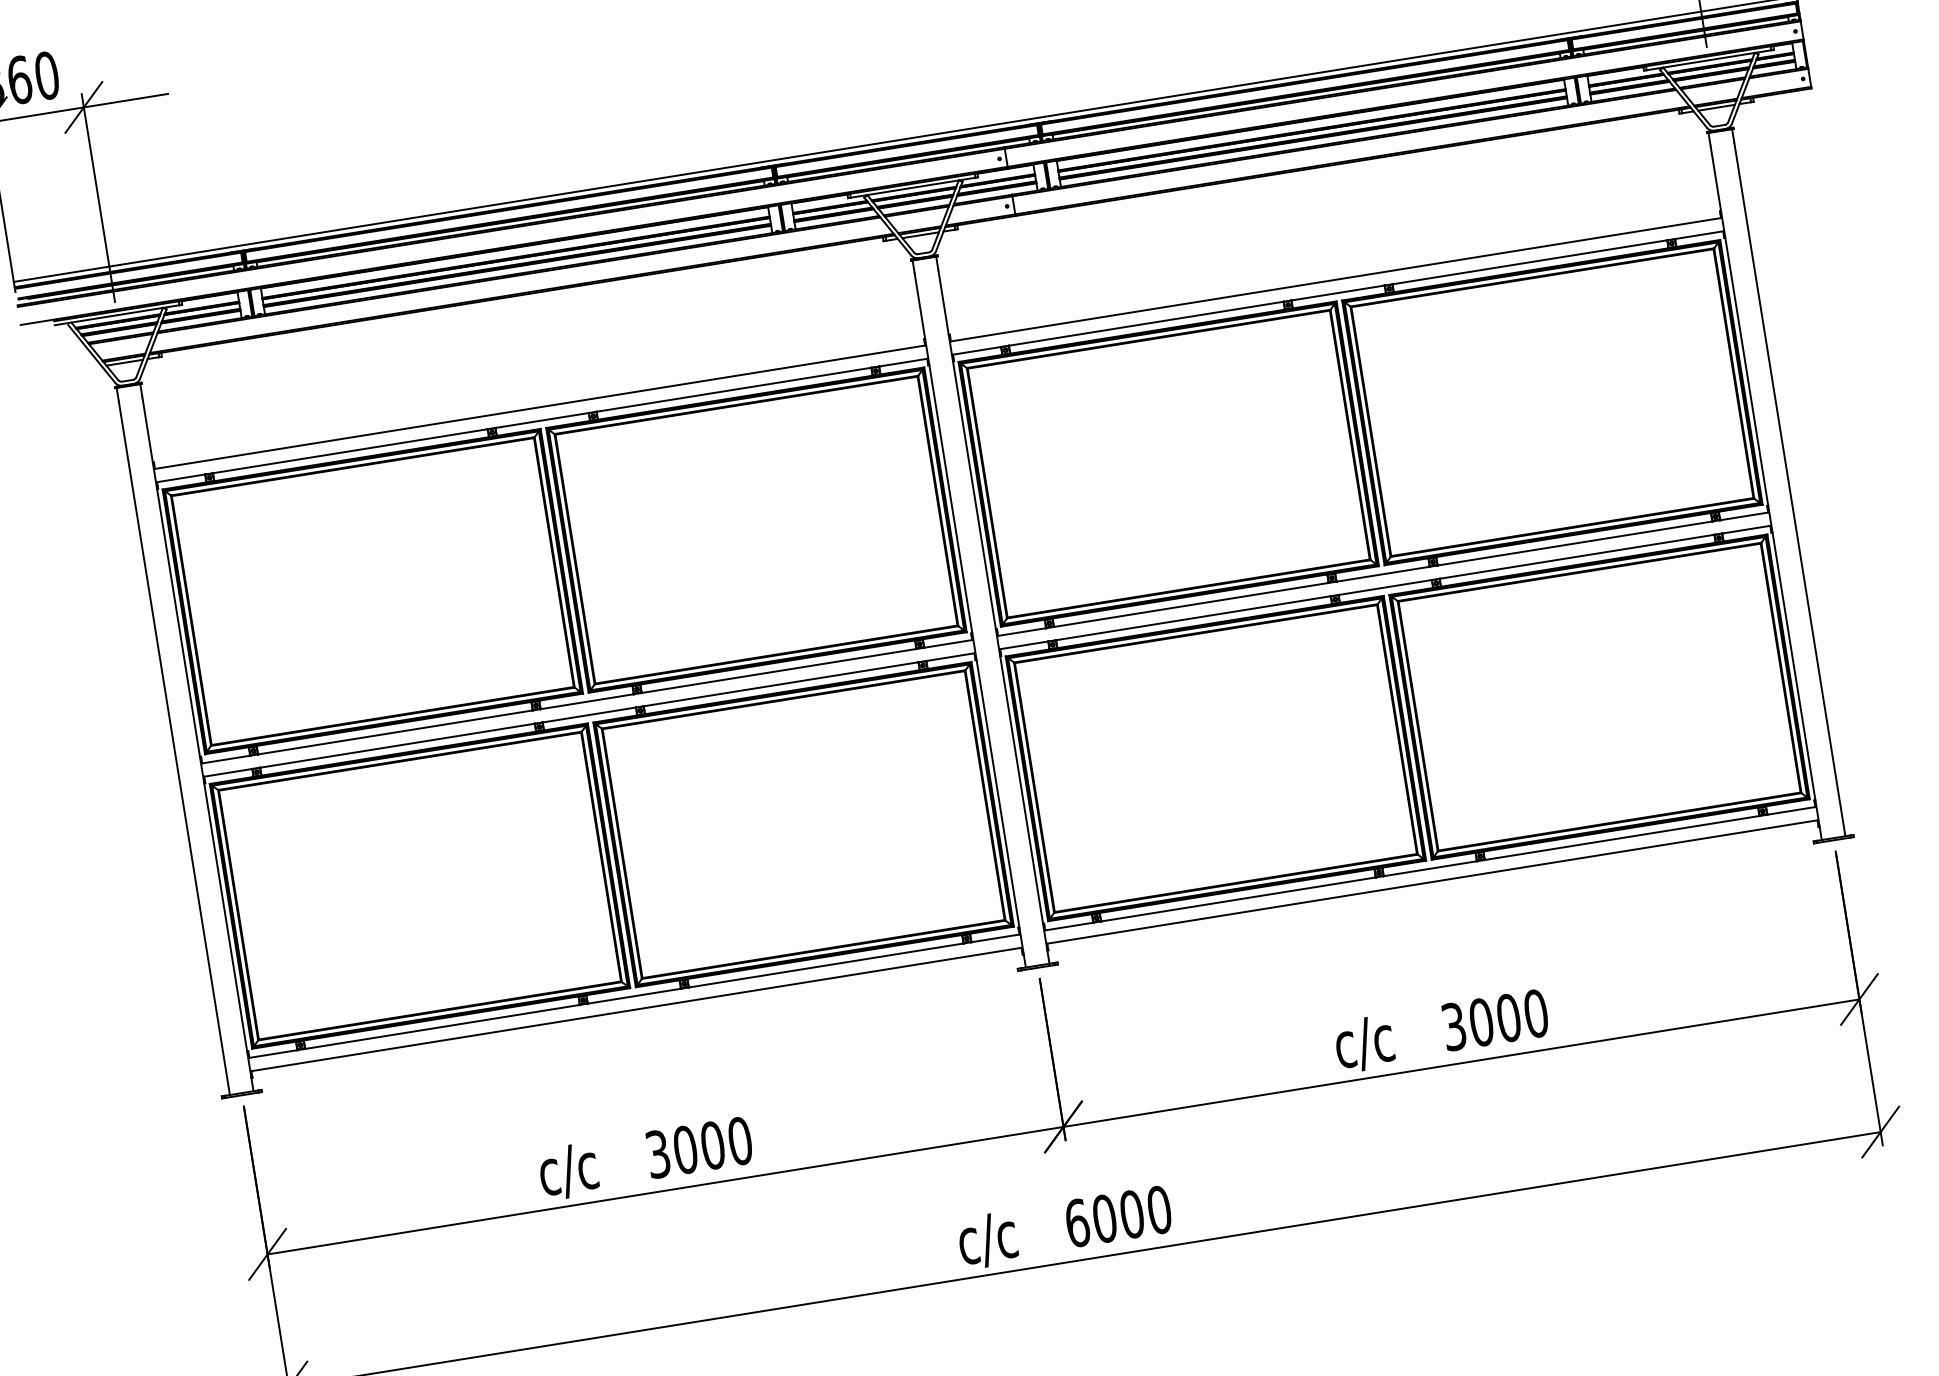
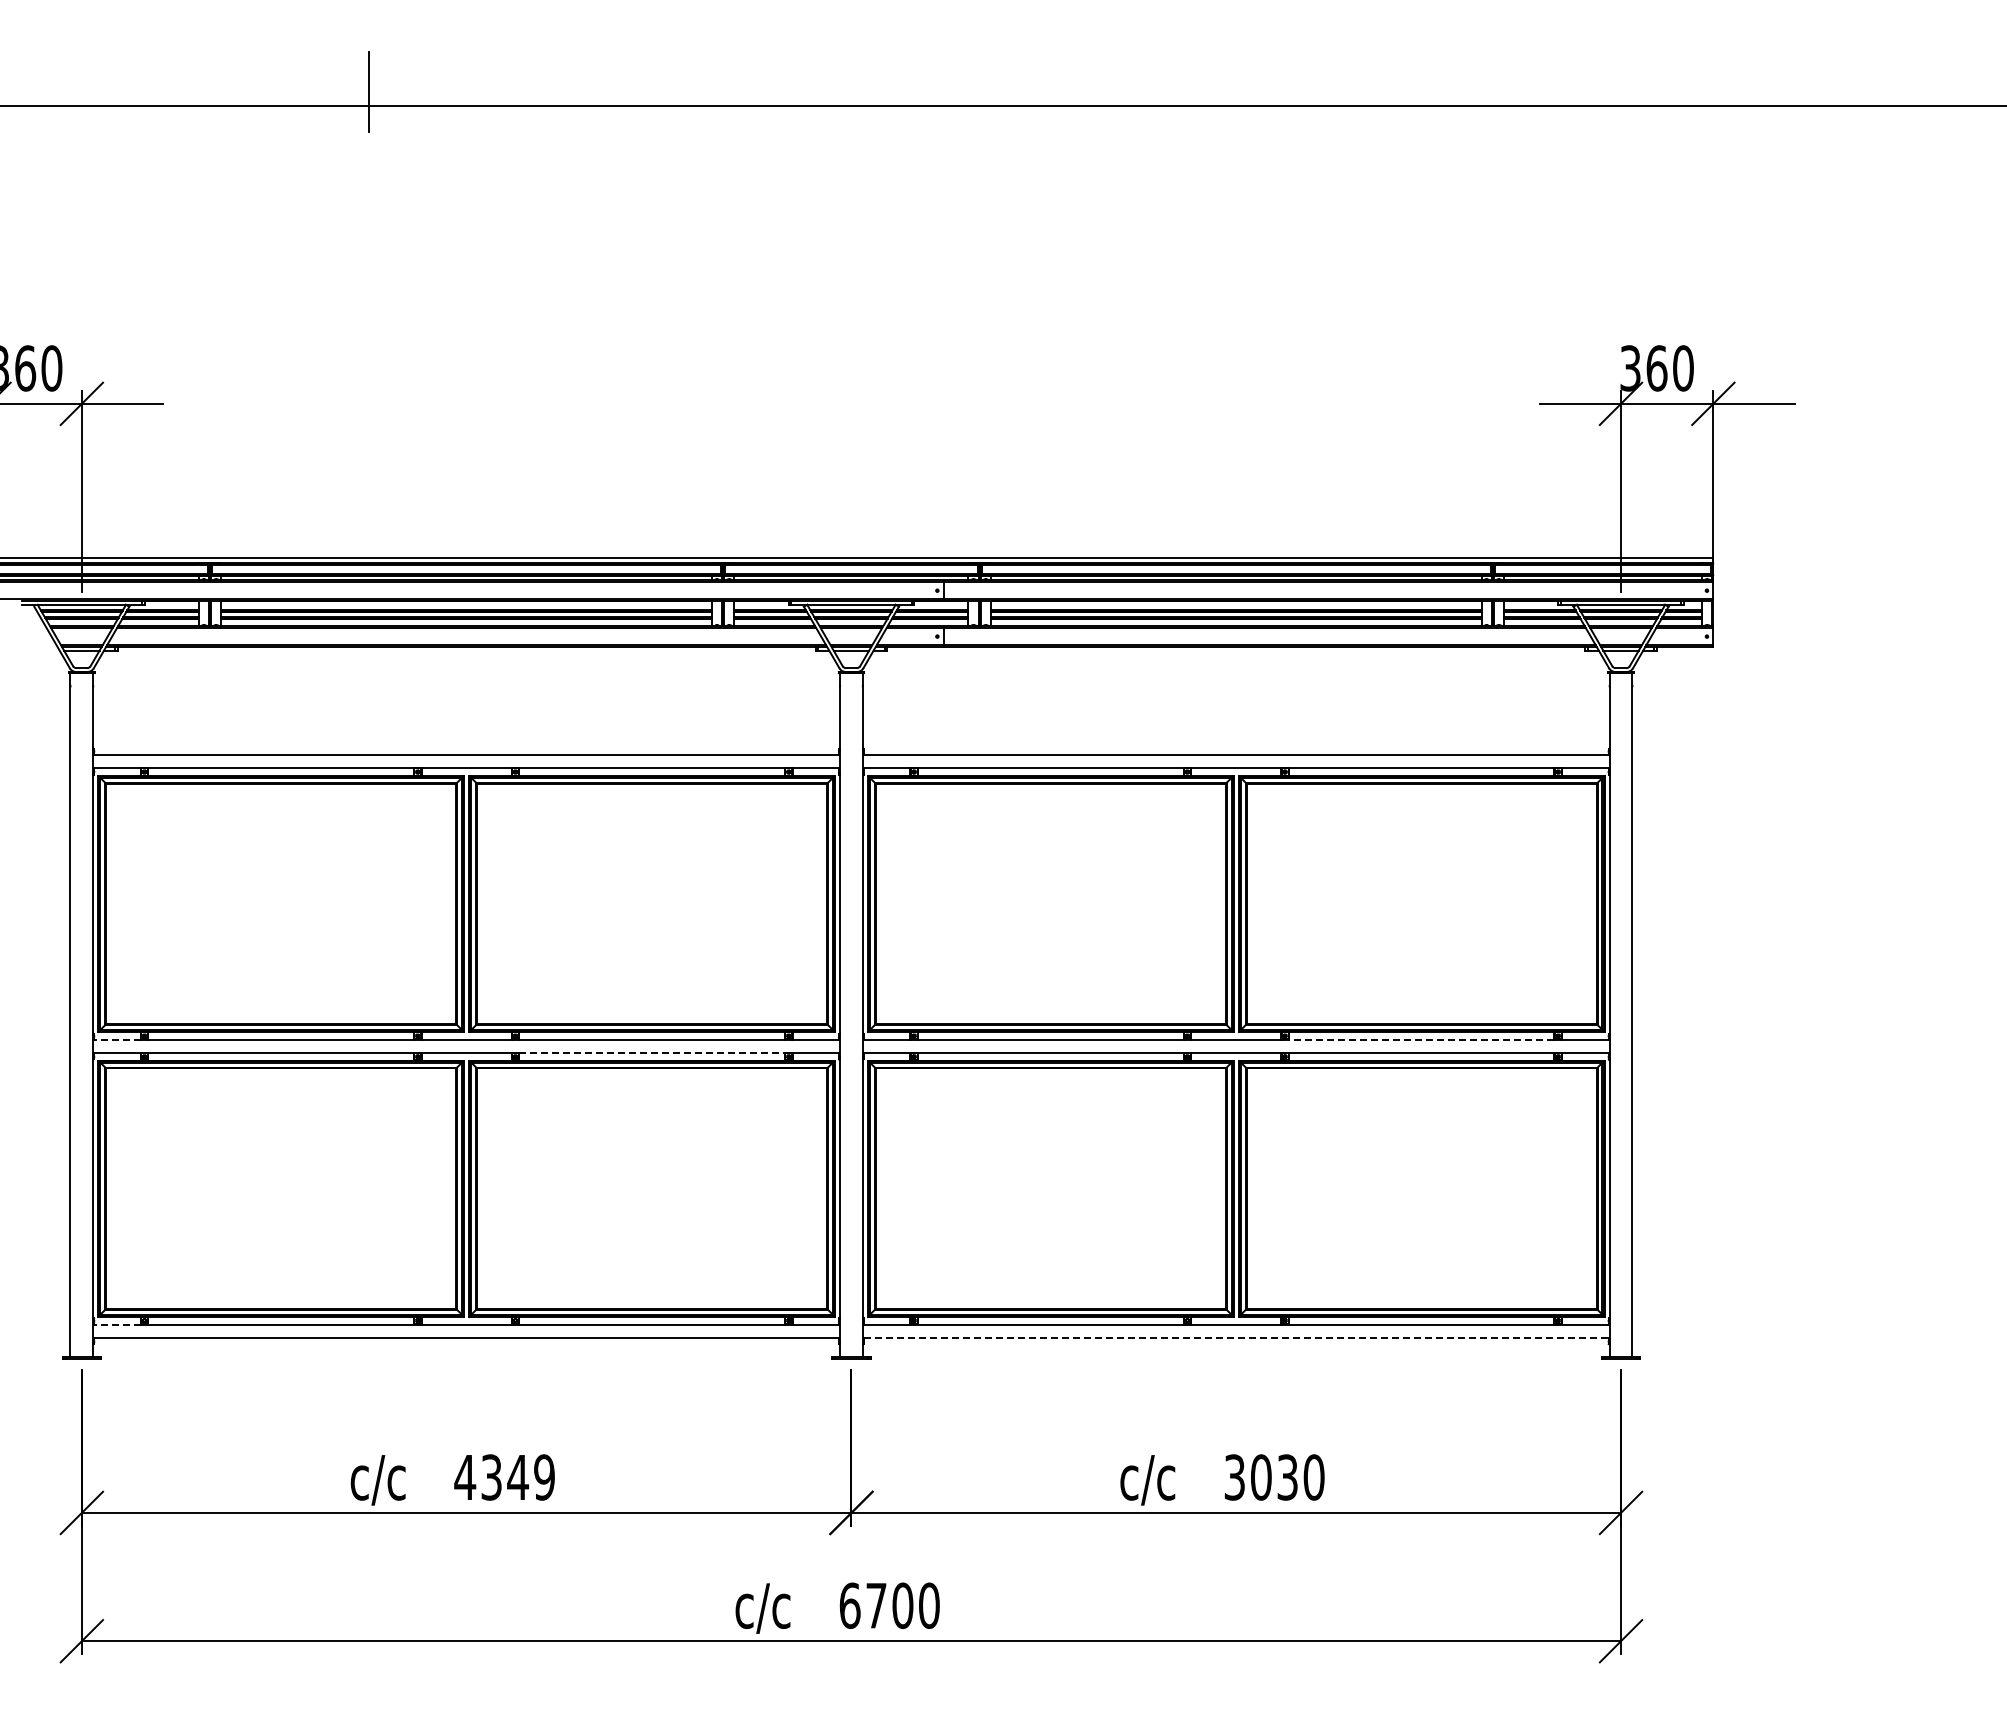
line: (1574, 543) -> (1421, 1040), solid -> dashed
line: (781, 683) -> (652, 1052), solid -> dashed
line: (226, 759) -> (117, 1040), solid -> dashed
line: (1432, 881) -> (1236, 1337), solid -> dashed
text: (1508, 1018) -> (1287, 1477), 3000 -> 3030
line: (273, 1053) -> (117, 1324), solid -> dashed
text: (698, 1147) -> (504, 1477), 3000 -> 4349
text: (1104, 1218) -> (876, 1605), 6000 -> 6700

